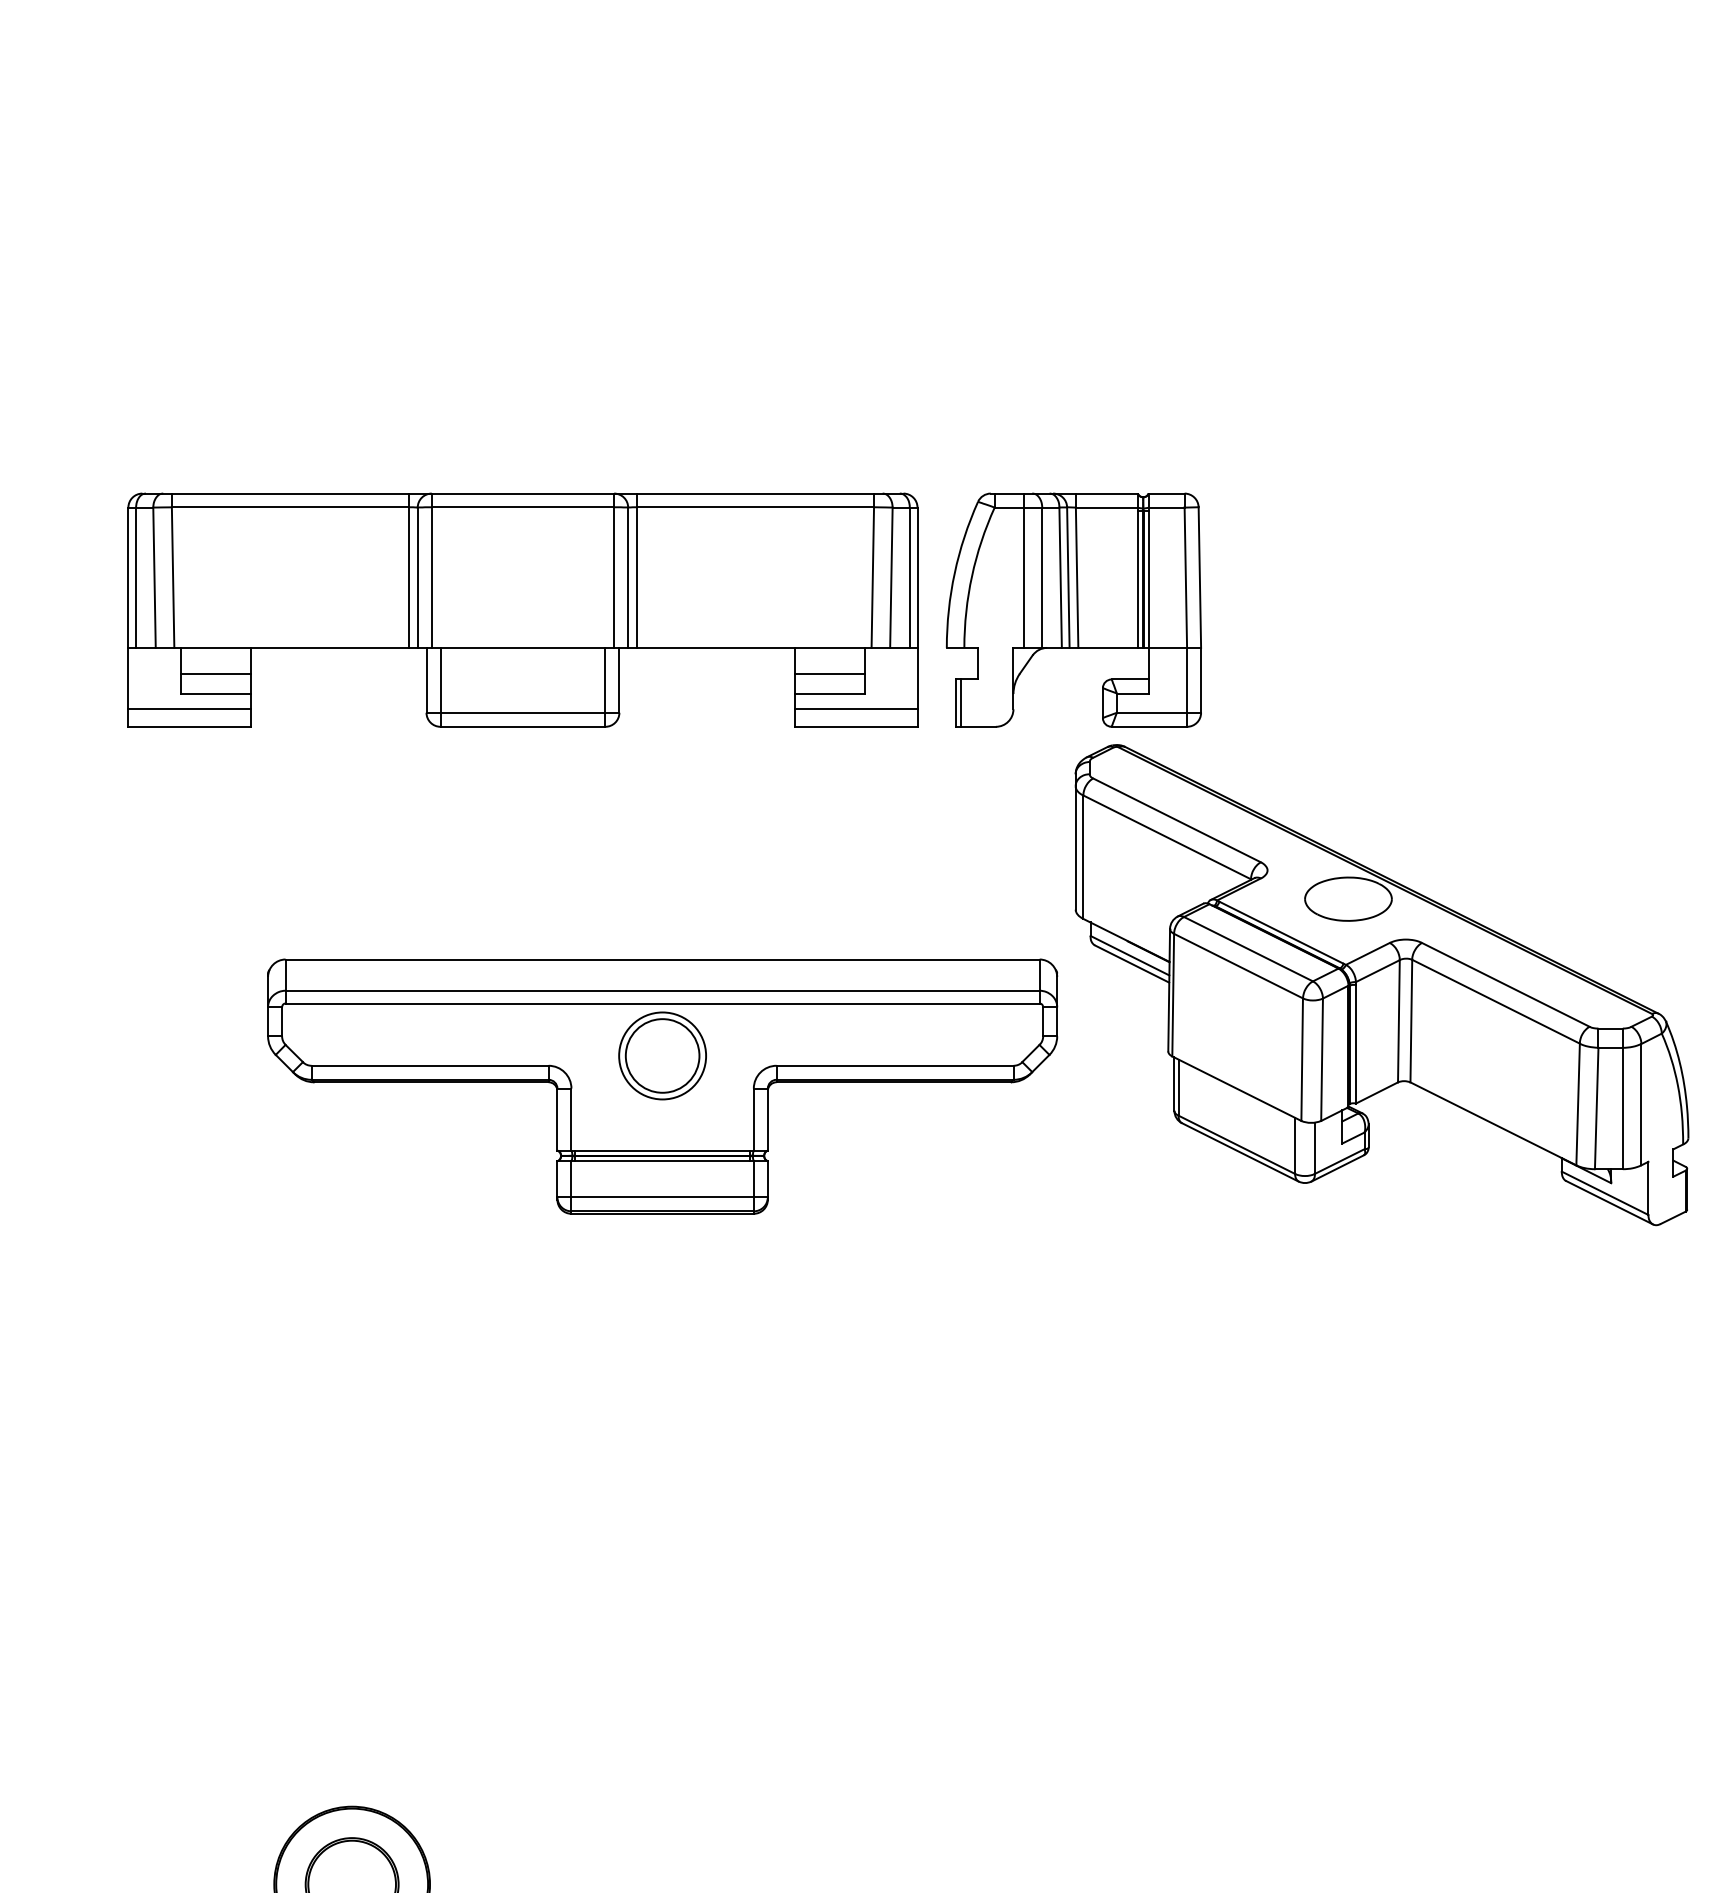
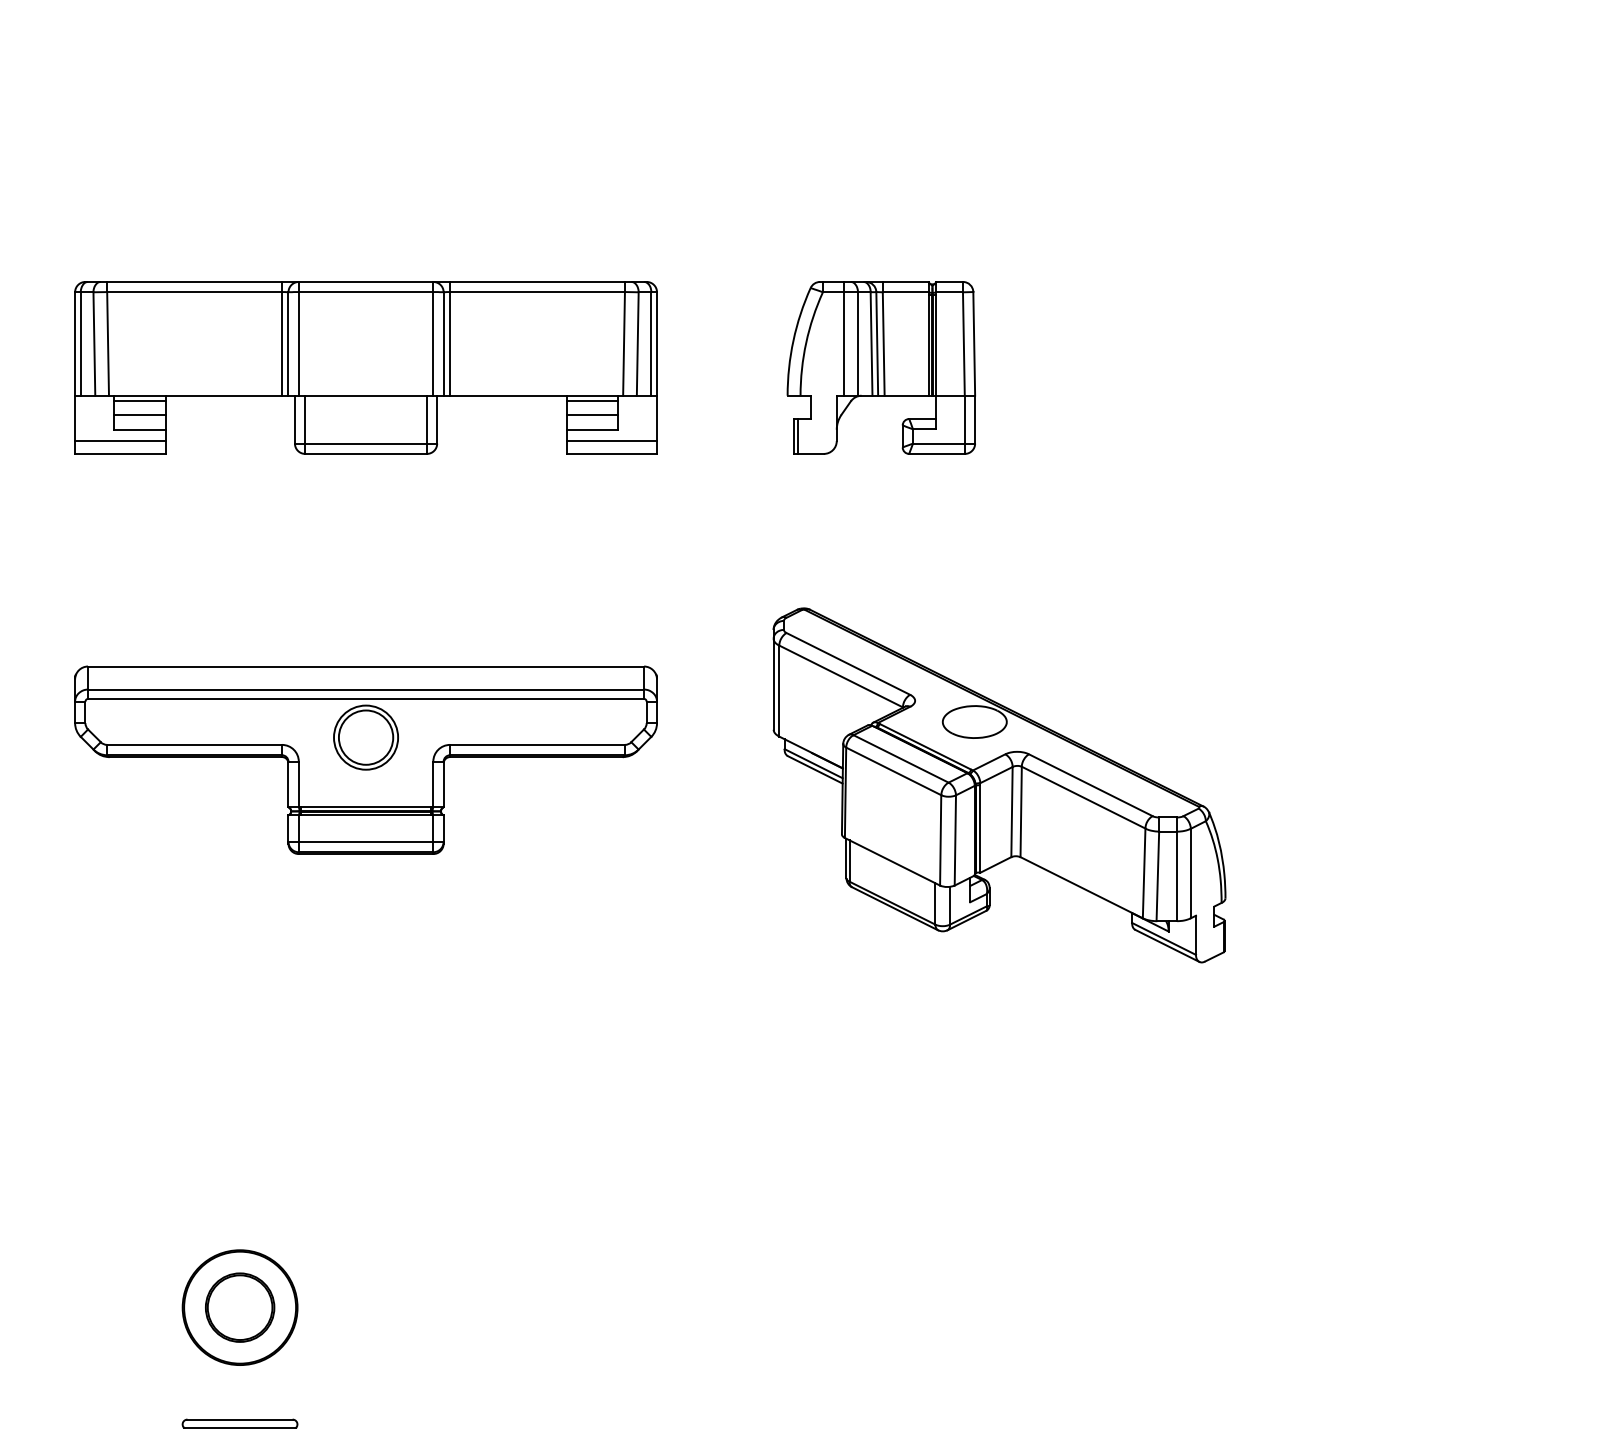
part: (1072, 609) -> (880, 367), moved
line: (215, 655) -> (139, 401), added
line: (830, 655) -> (592, 401), added
part: (1381, 985) -> (999, 785), moved
part: (661, 1085) -> (365, 759), moved

